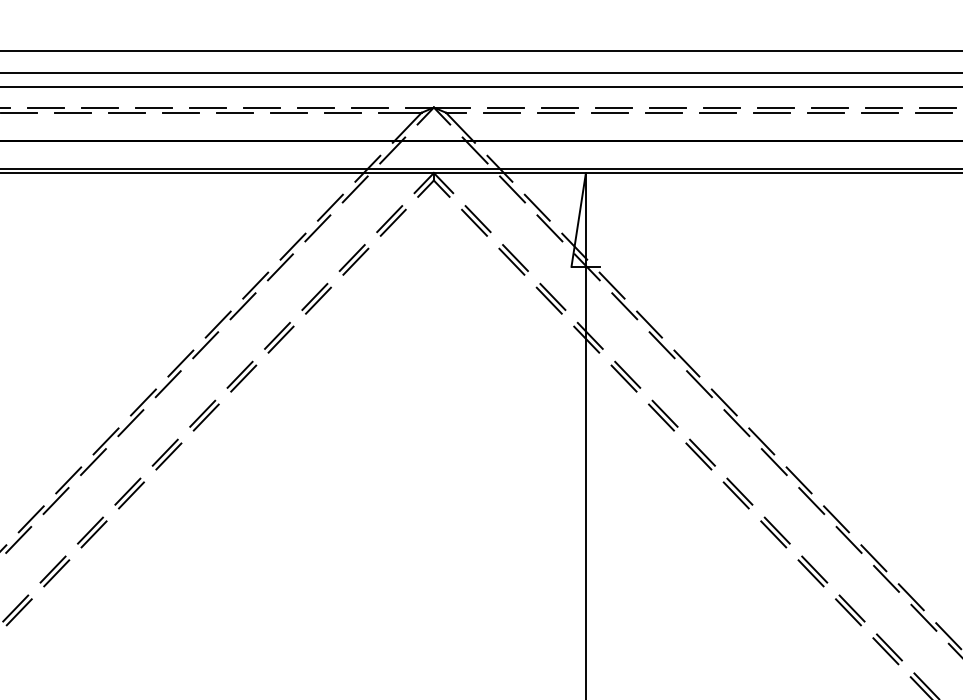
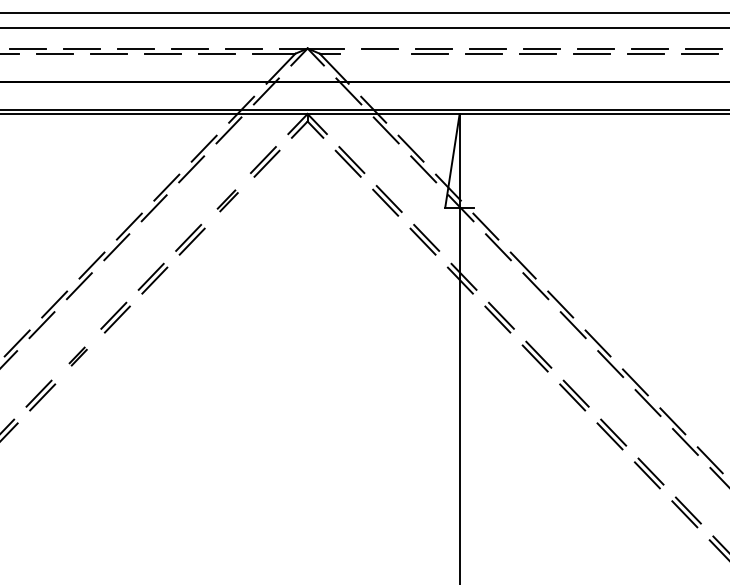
line: (502, 112) -> (376, 53), removed
part: (353, 259) -> (227, 200), size x0.7
part: (204, 415) -> (78, 356), size x0.6

